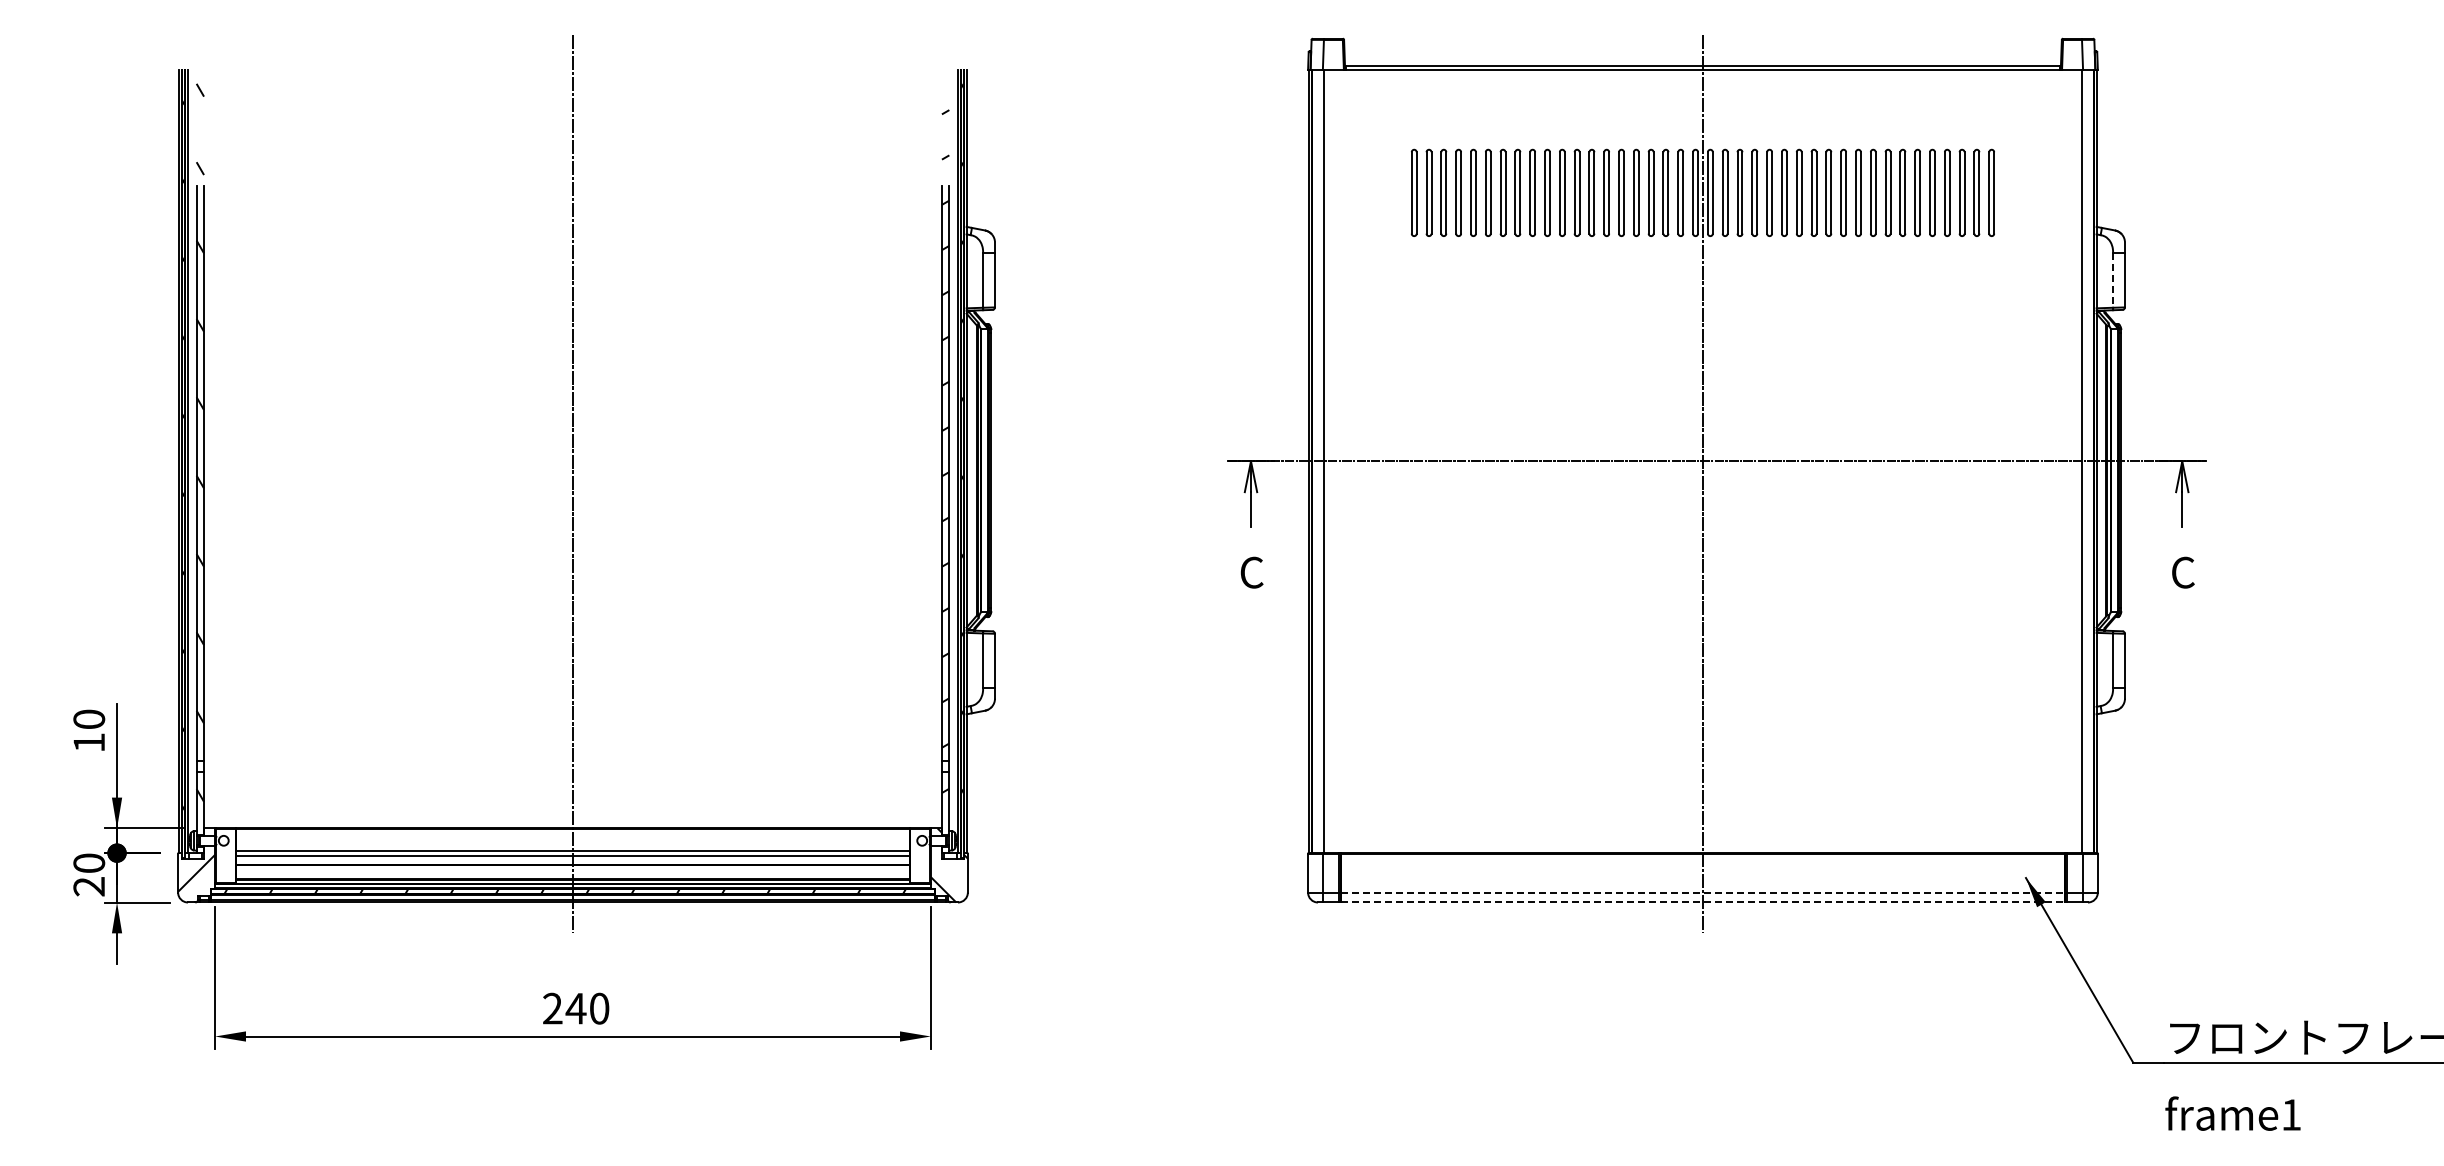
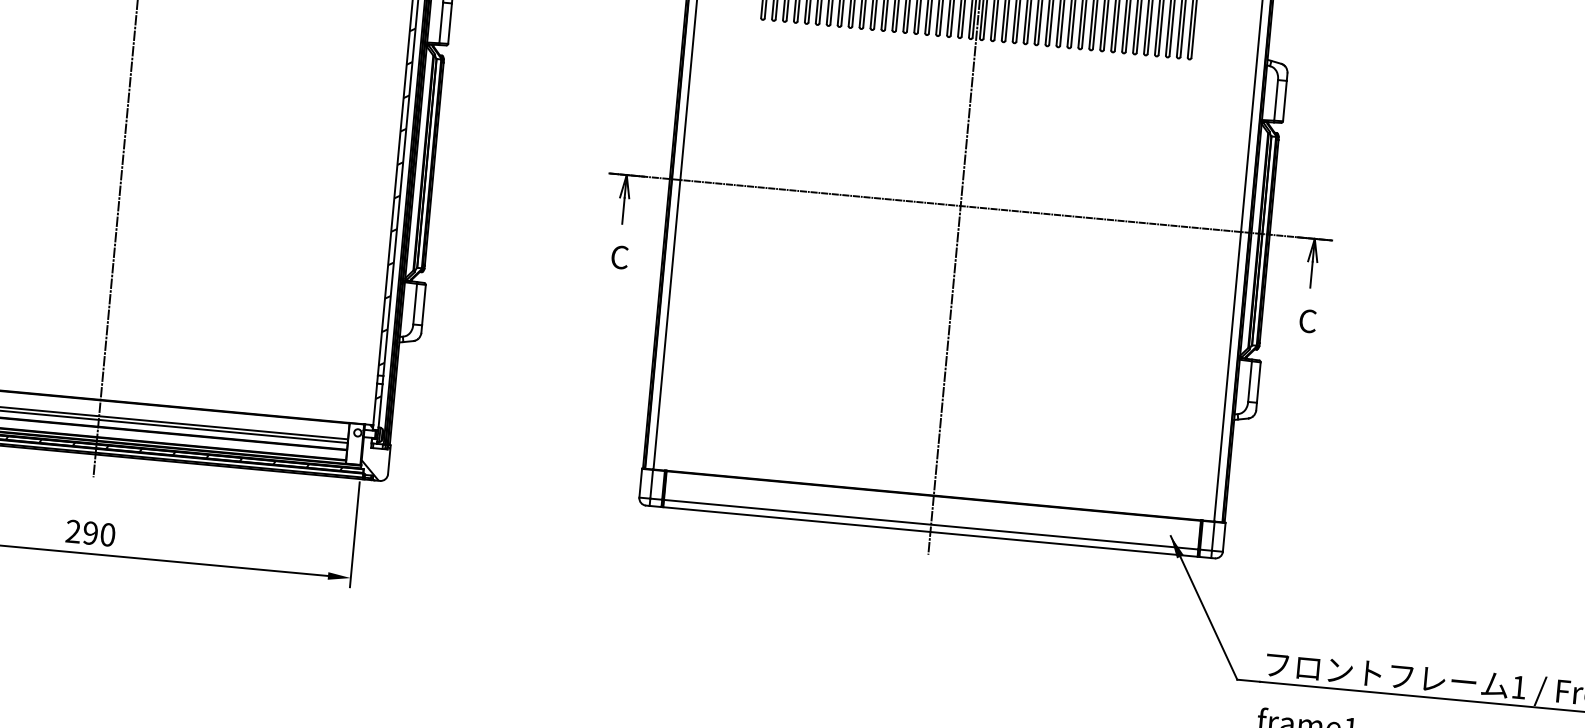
line: (2113, 280) -> (1276, 100), dashed -> solid
line: (1702, 892) -> (930, 524), dashed -> solid
line: (1702, 902) -> (930, 531), dashed -> solid
text: (575, 1008) -> (90, 533), 240 -> 290

